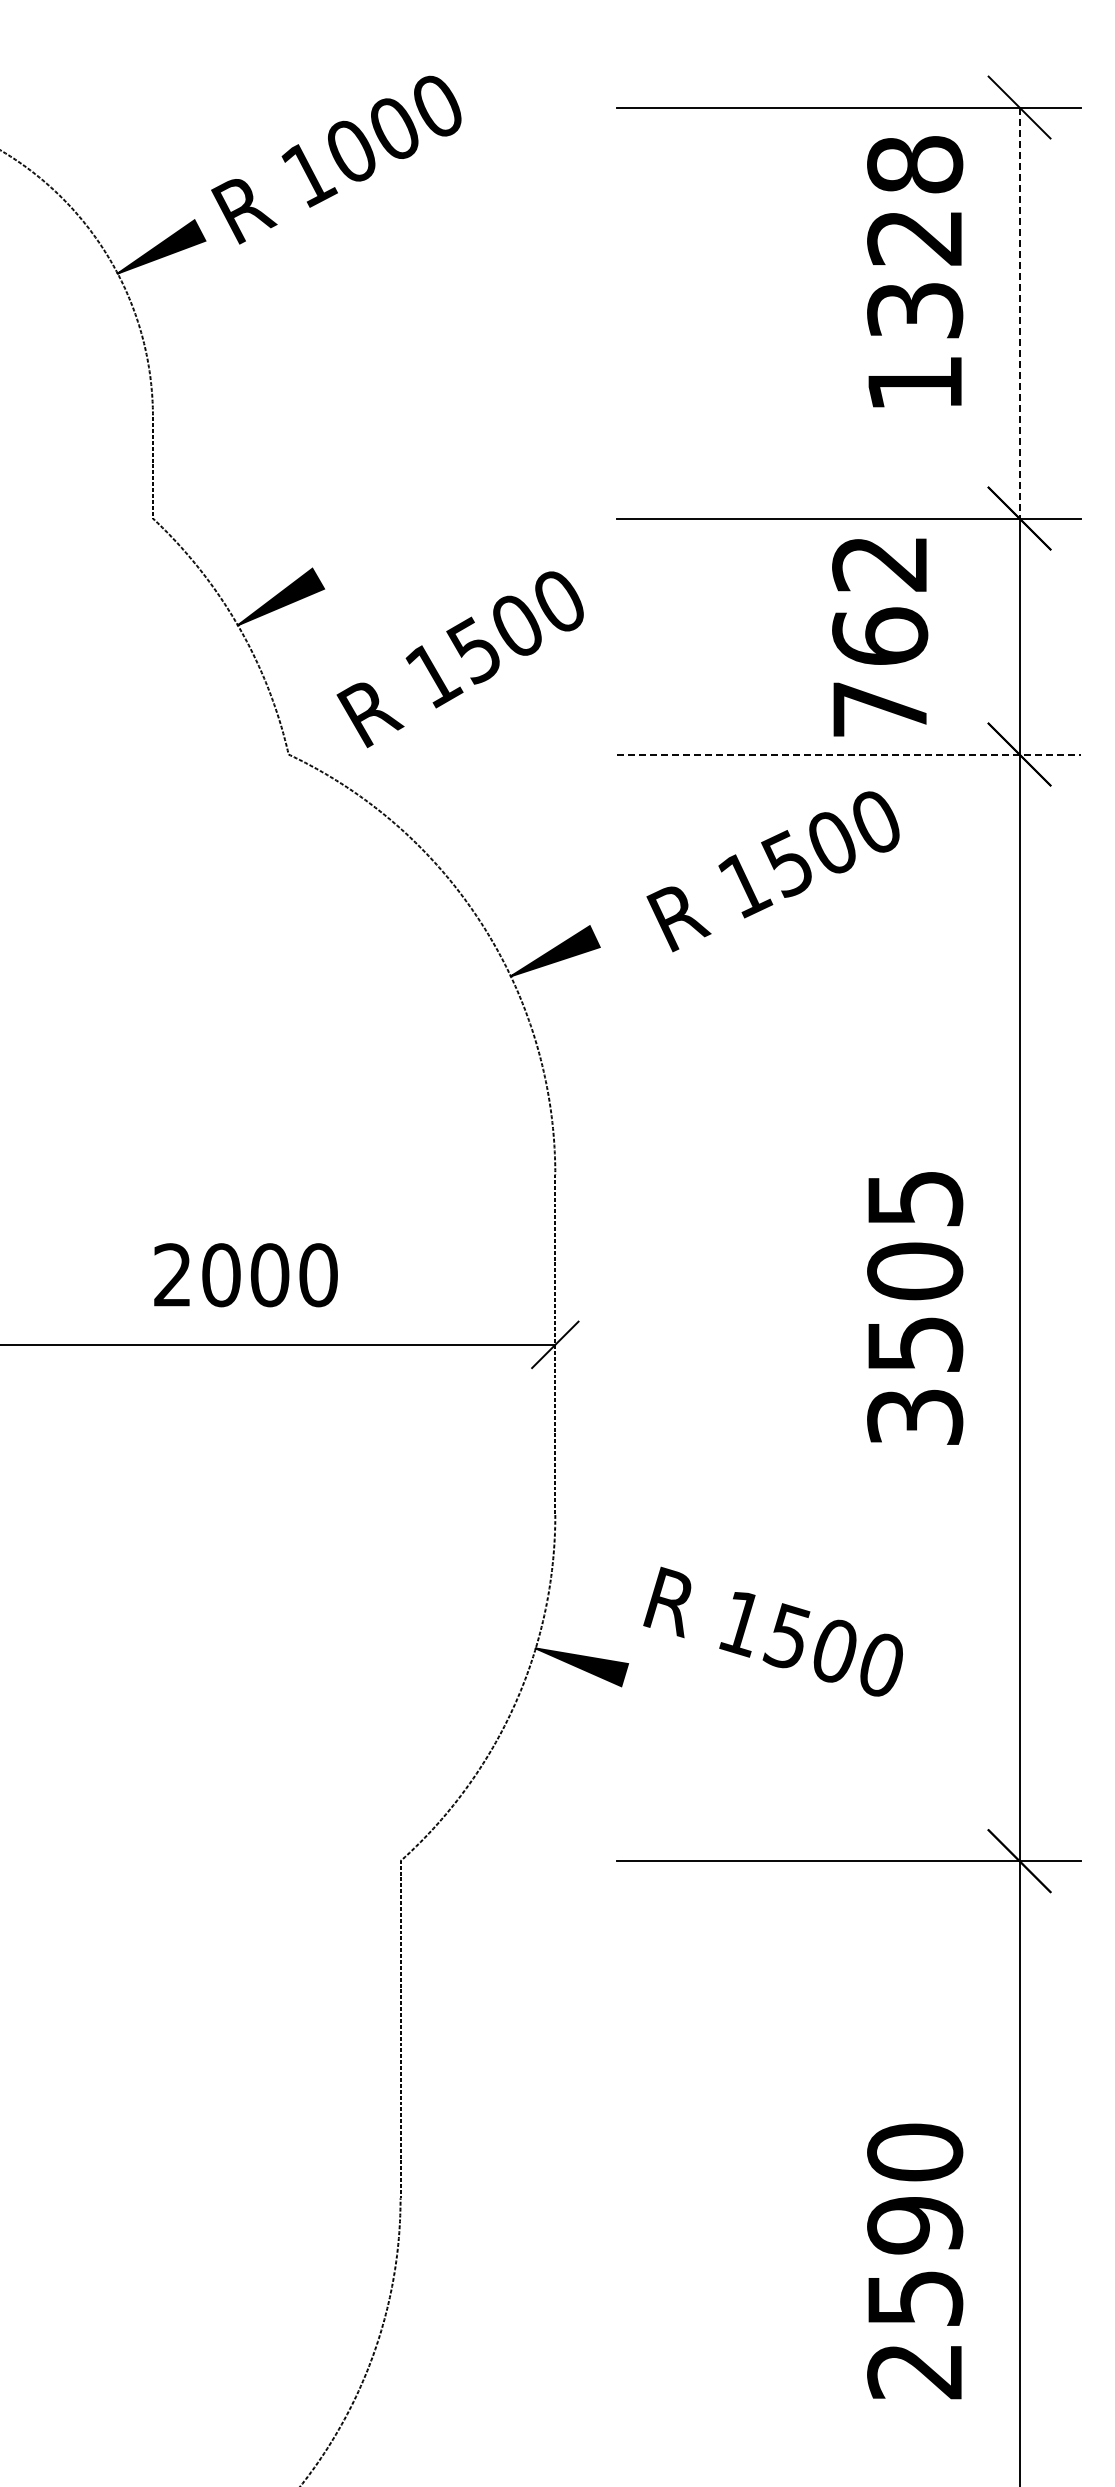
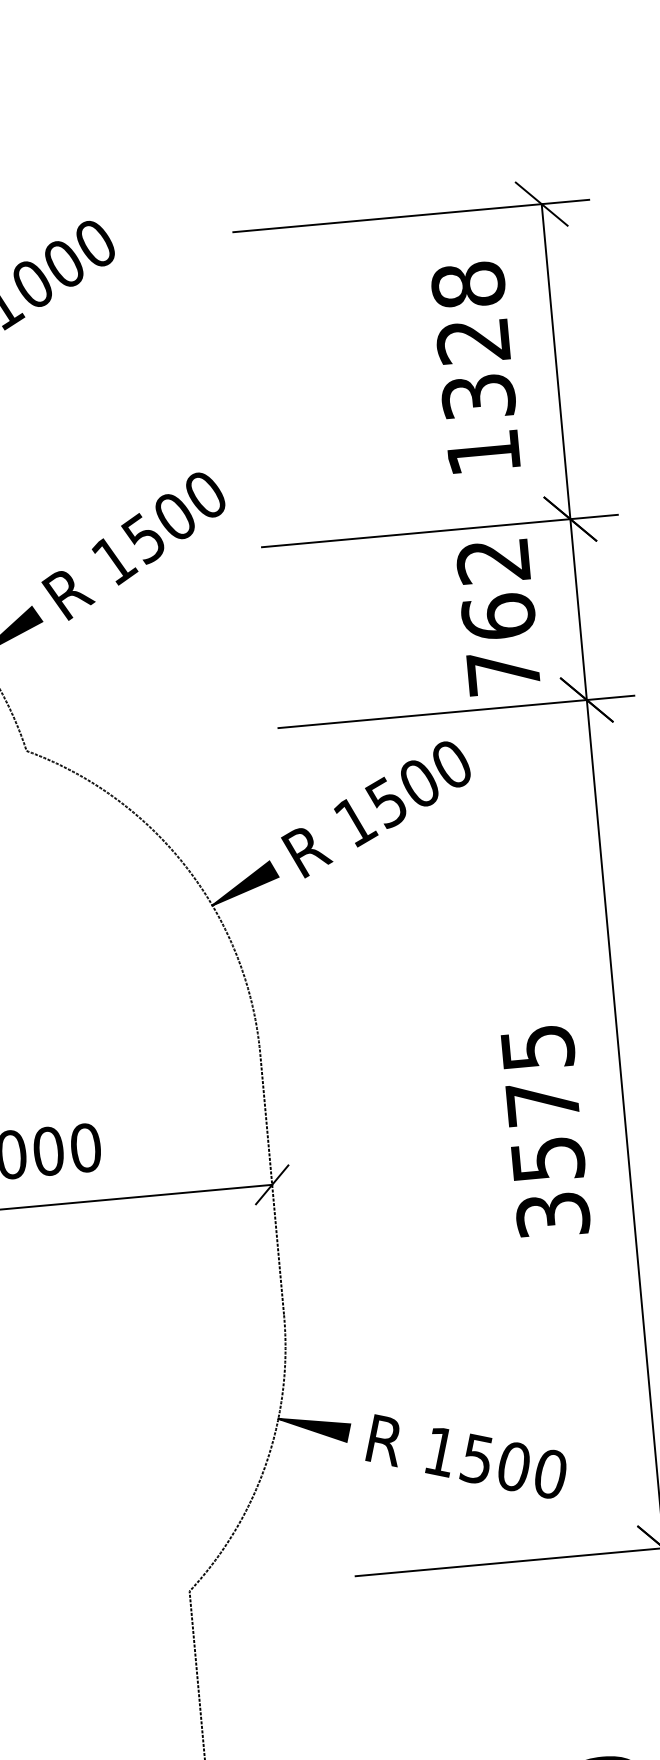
text: (915, 271) -> (476, 366), moved
line: (1019, 313) -> (556, 362), dashed -> solid
text: (880, 637) -> (498, 617), moved
text: (459, 659) -> (133, 546), moved
line: (849, 754) -> (456, 711), dashed -> solid
text: (772, 871) -> (375, 809), moved
text: (915, 1271) -> (543, 1103), 3505 -> 3575
text: (772, 1631) -> (464, 1456), moved

